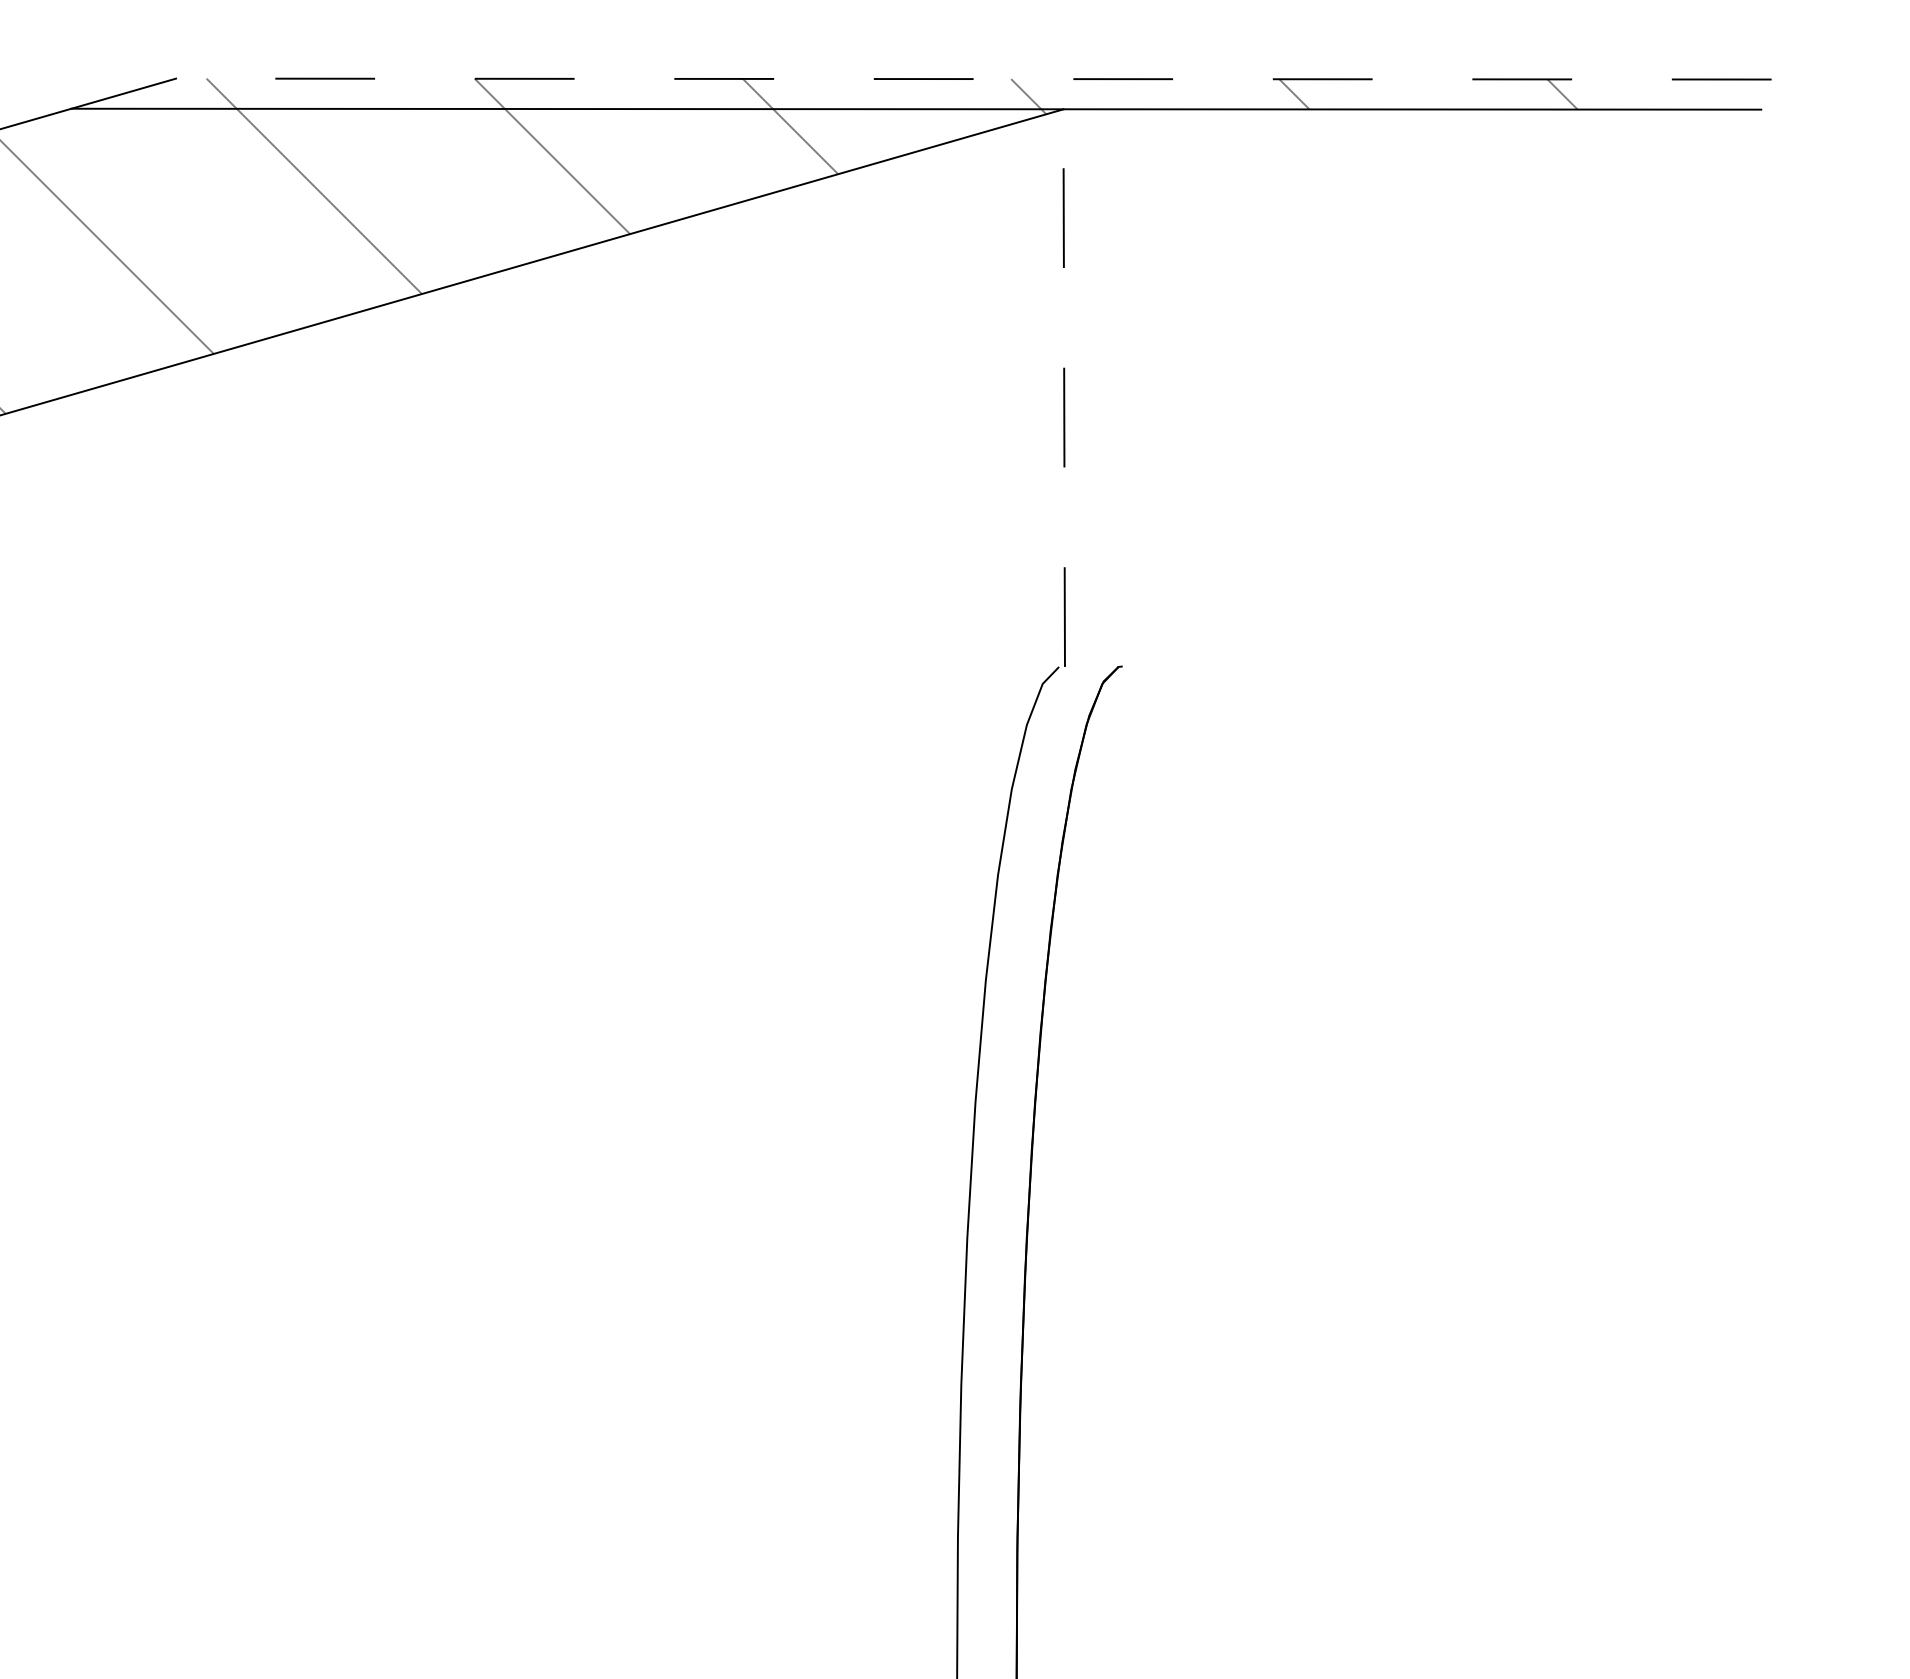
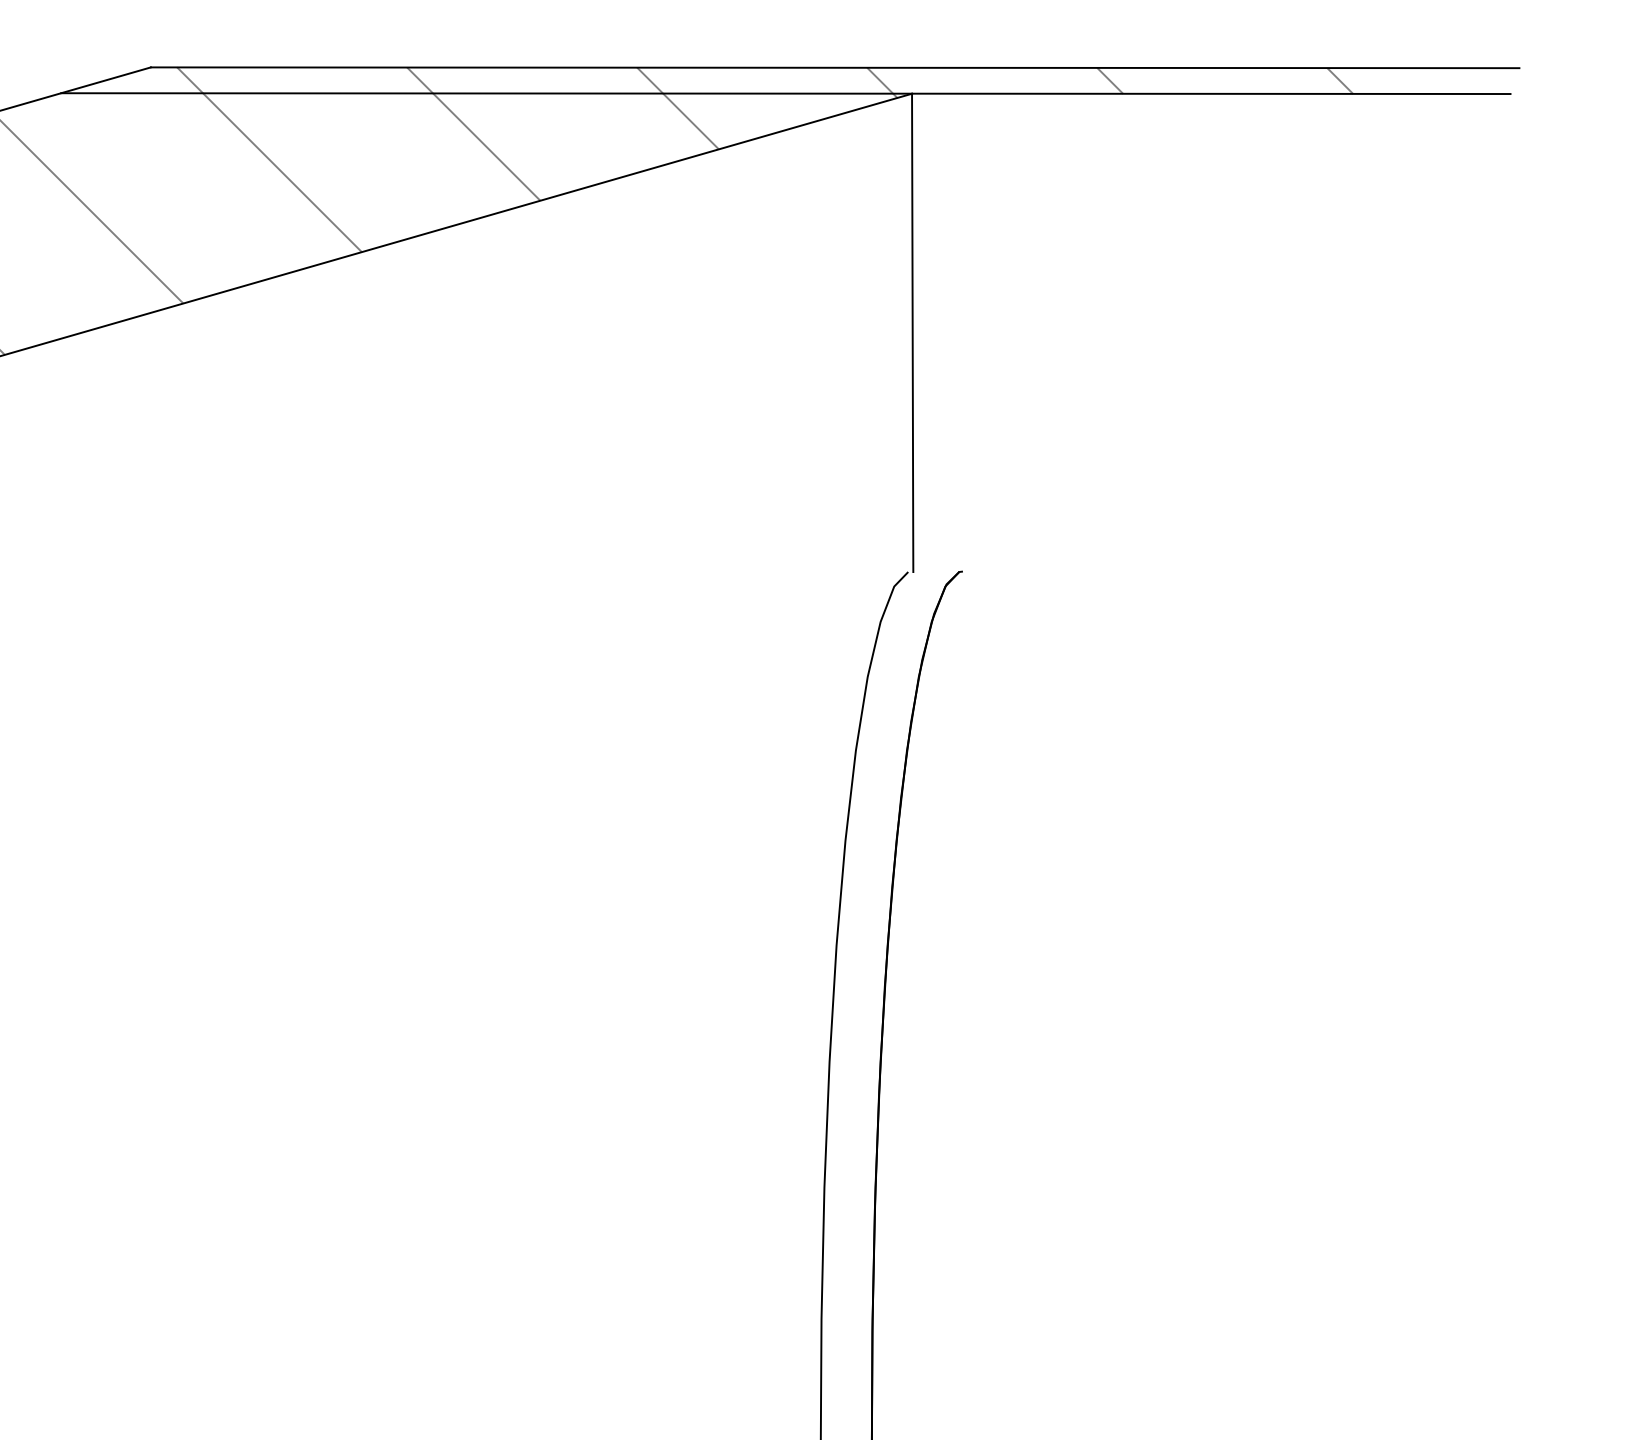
line: (973, 79) -> (834, 68), dashed -> solid
line: (1064, 388) -> (912, 333), dashed -> solid

